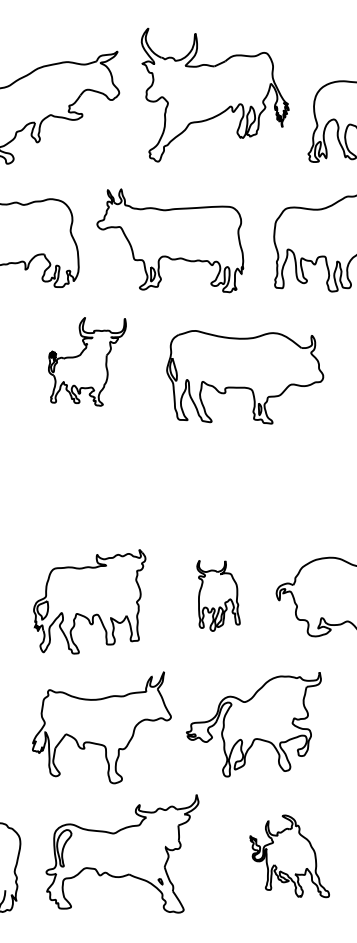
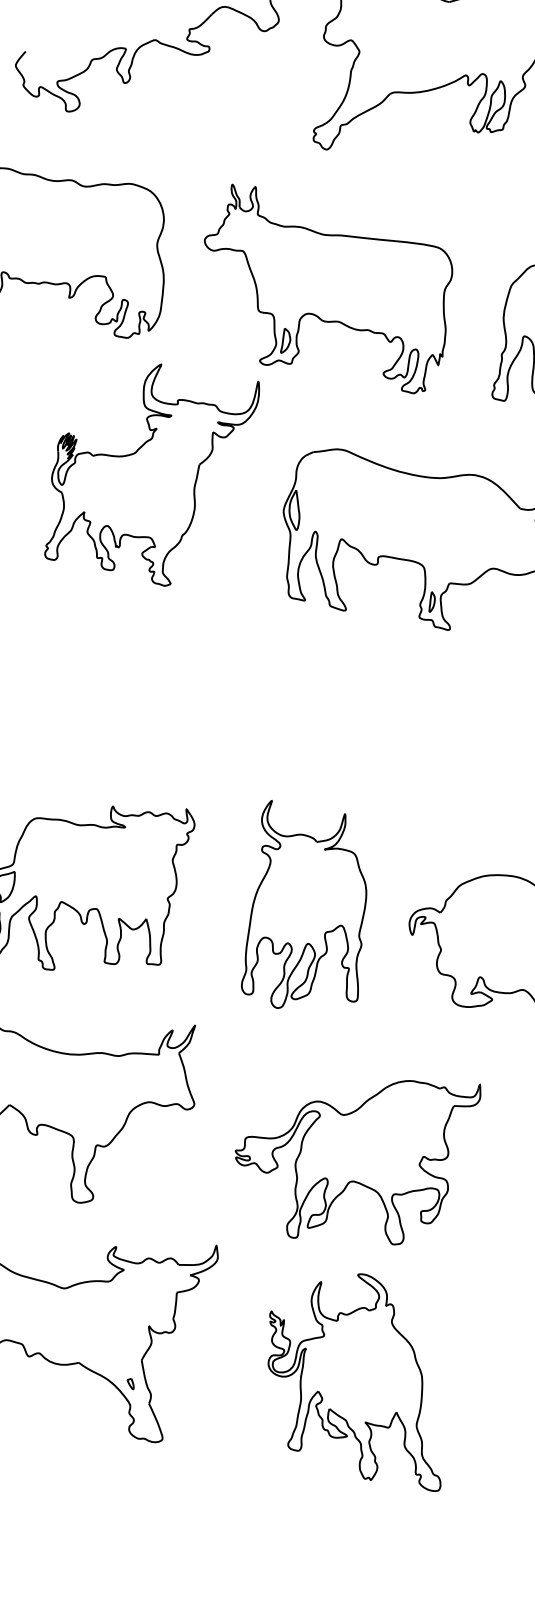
part: (87, 361) -> (149, 472), size x1.43
part: (218, 595) -> (309, 909), size x1.67
part: (253, 724) -> (352, 1155), moved
part: (289, 856) -> (358, 1376), size x1.43

